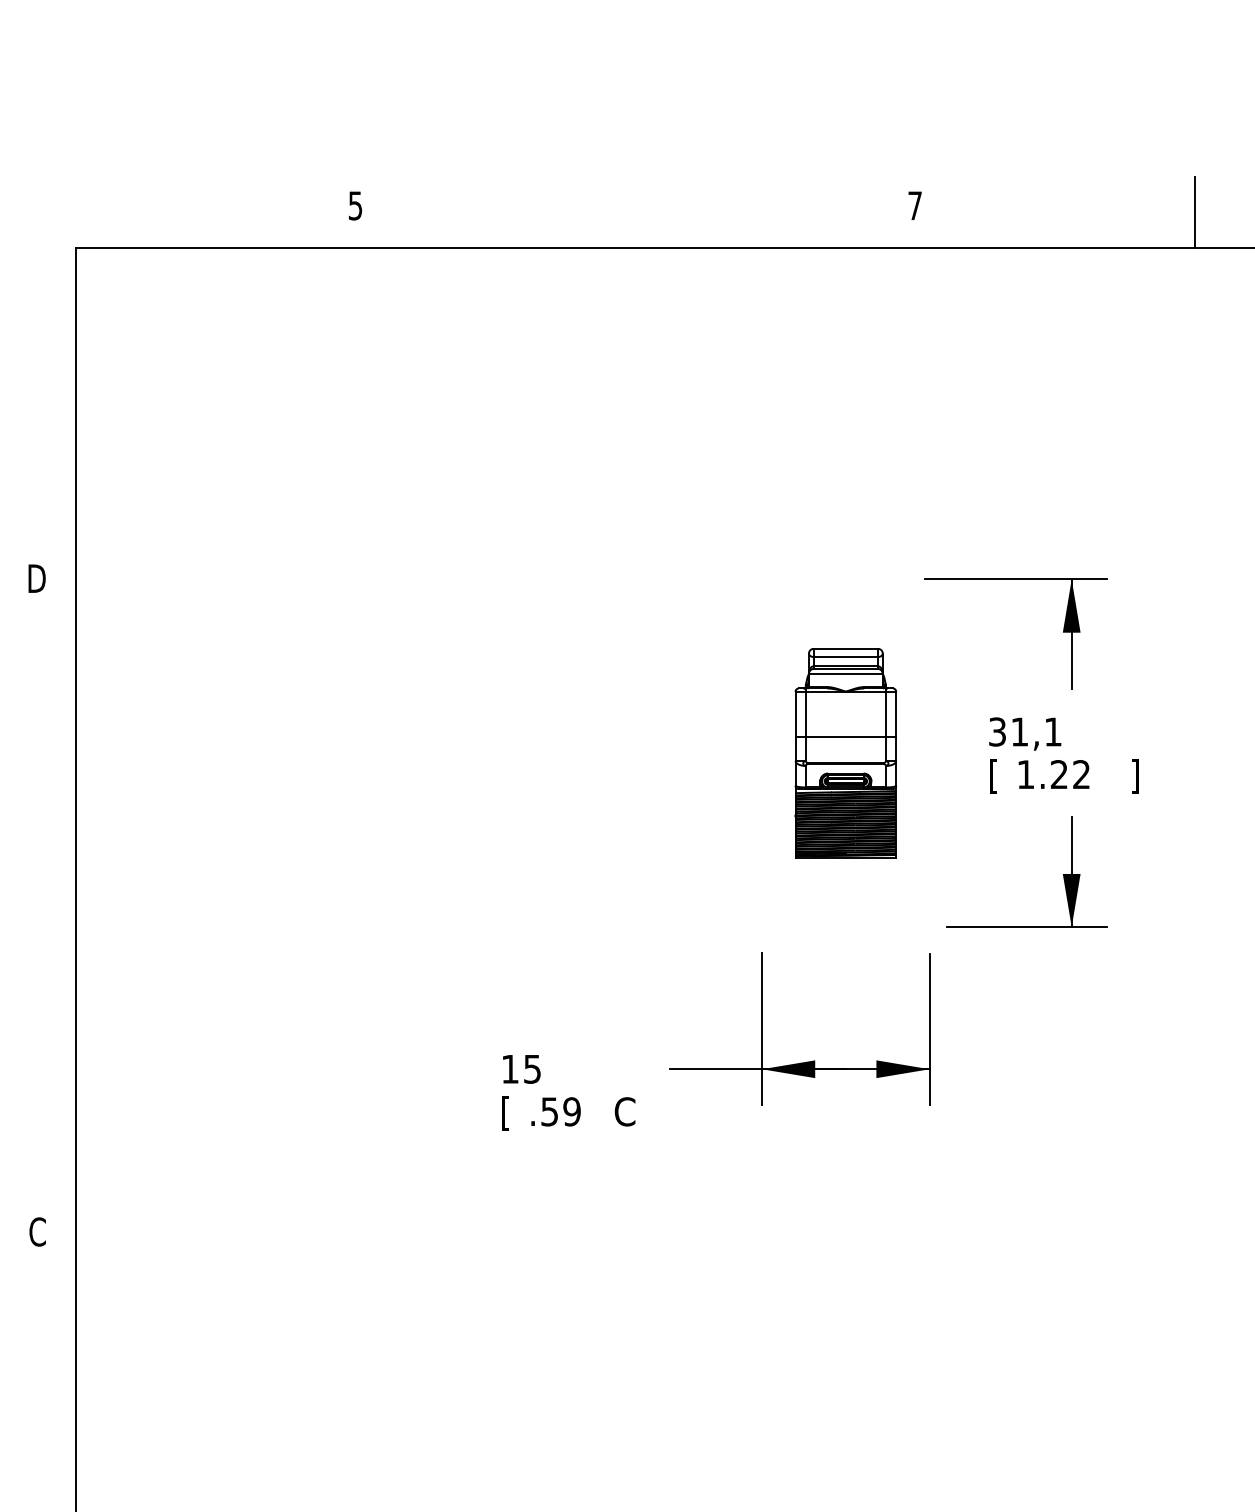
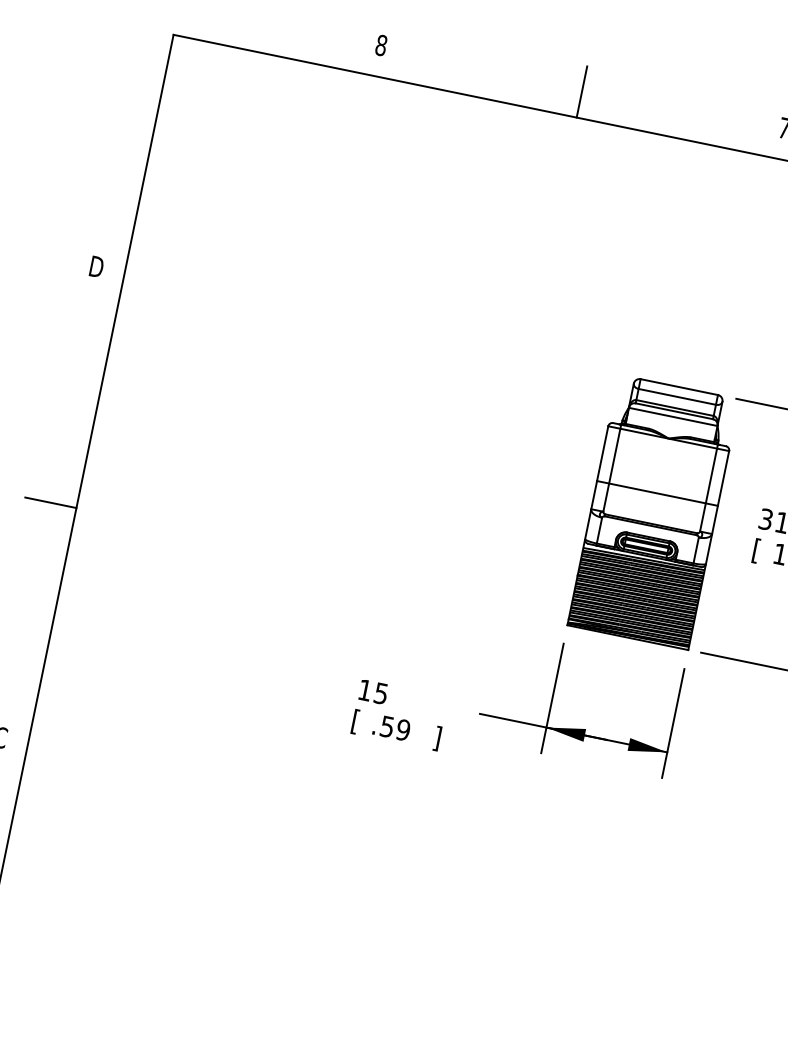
text: (355, 205) -> (381, 45), 5 -> 8
line: (635, 212) -> (582, 91), added
part: (845, 752) -> (653, 511), size x1.67
line: (39, 905) -> (50, 502), added
text: (624, 1113) -> (440, 739), C -> ]

